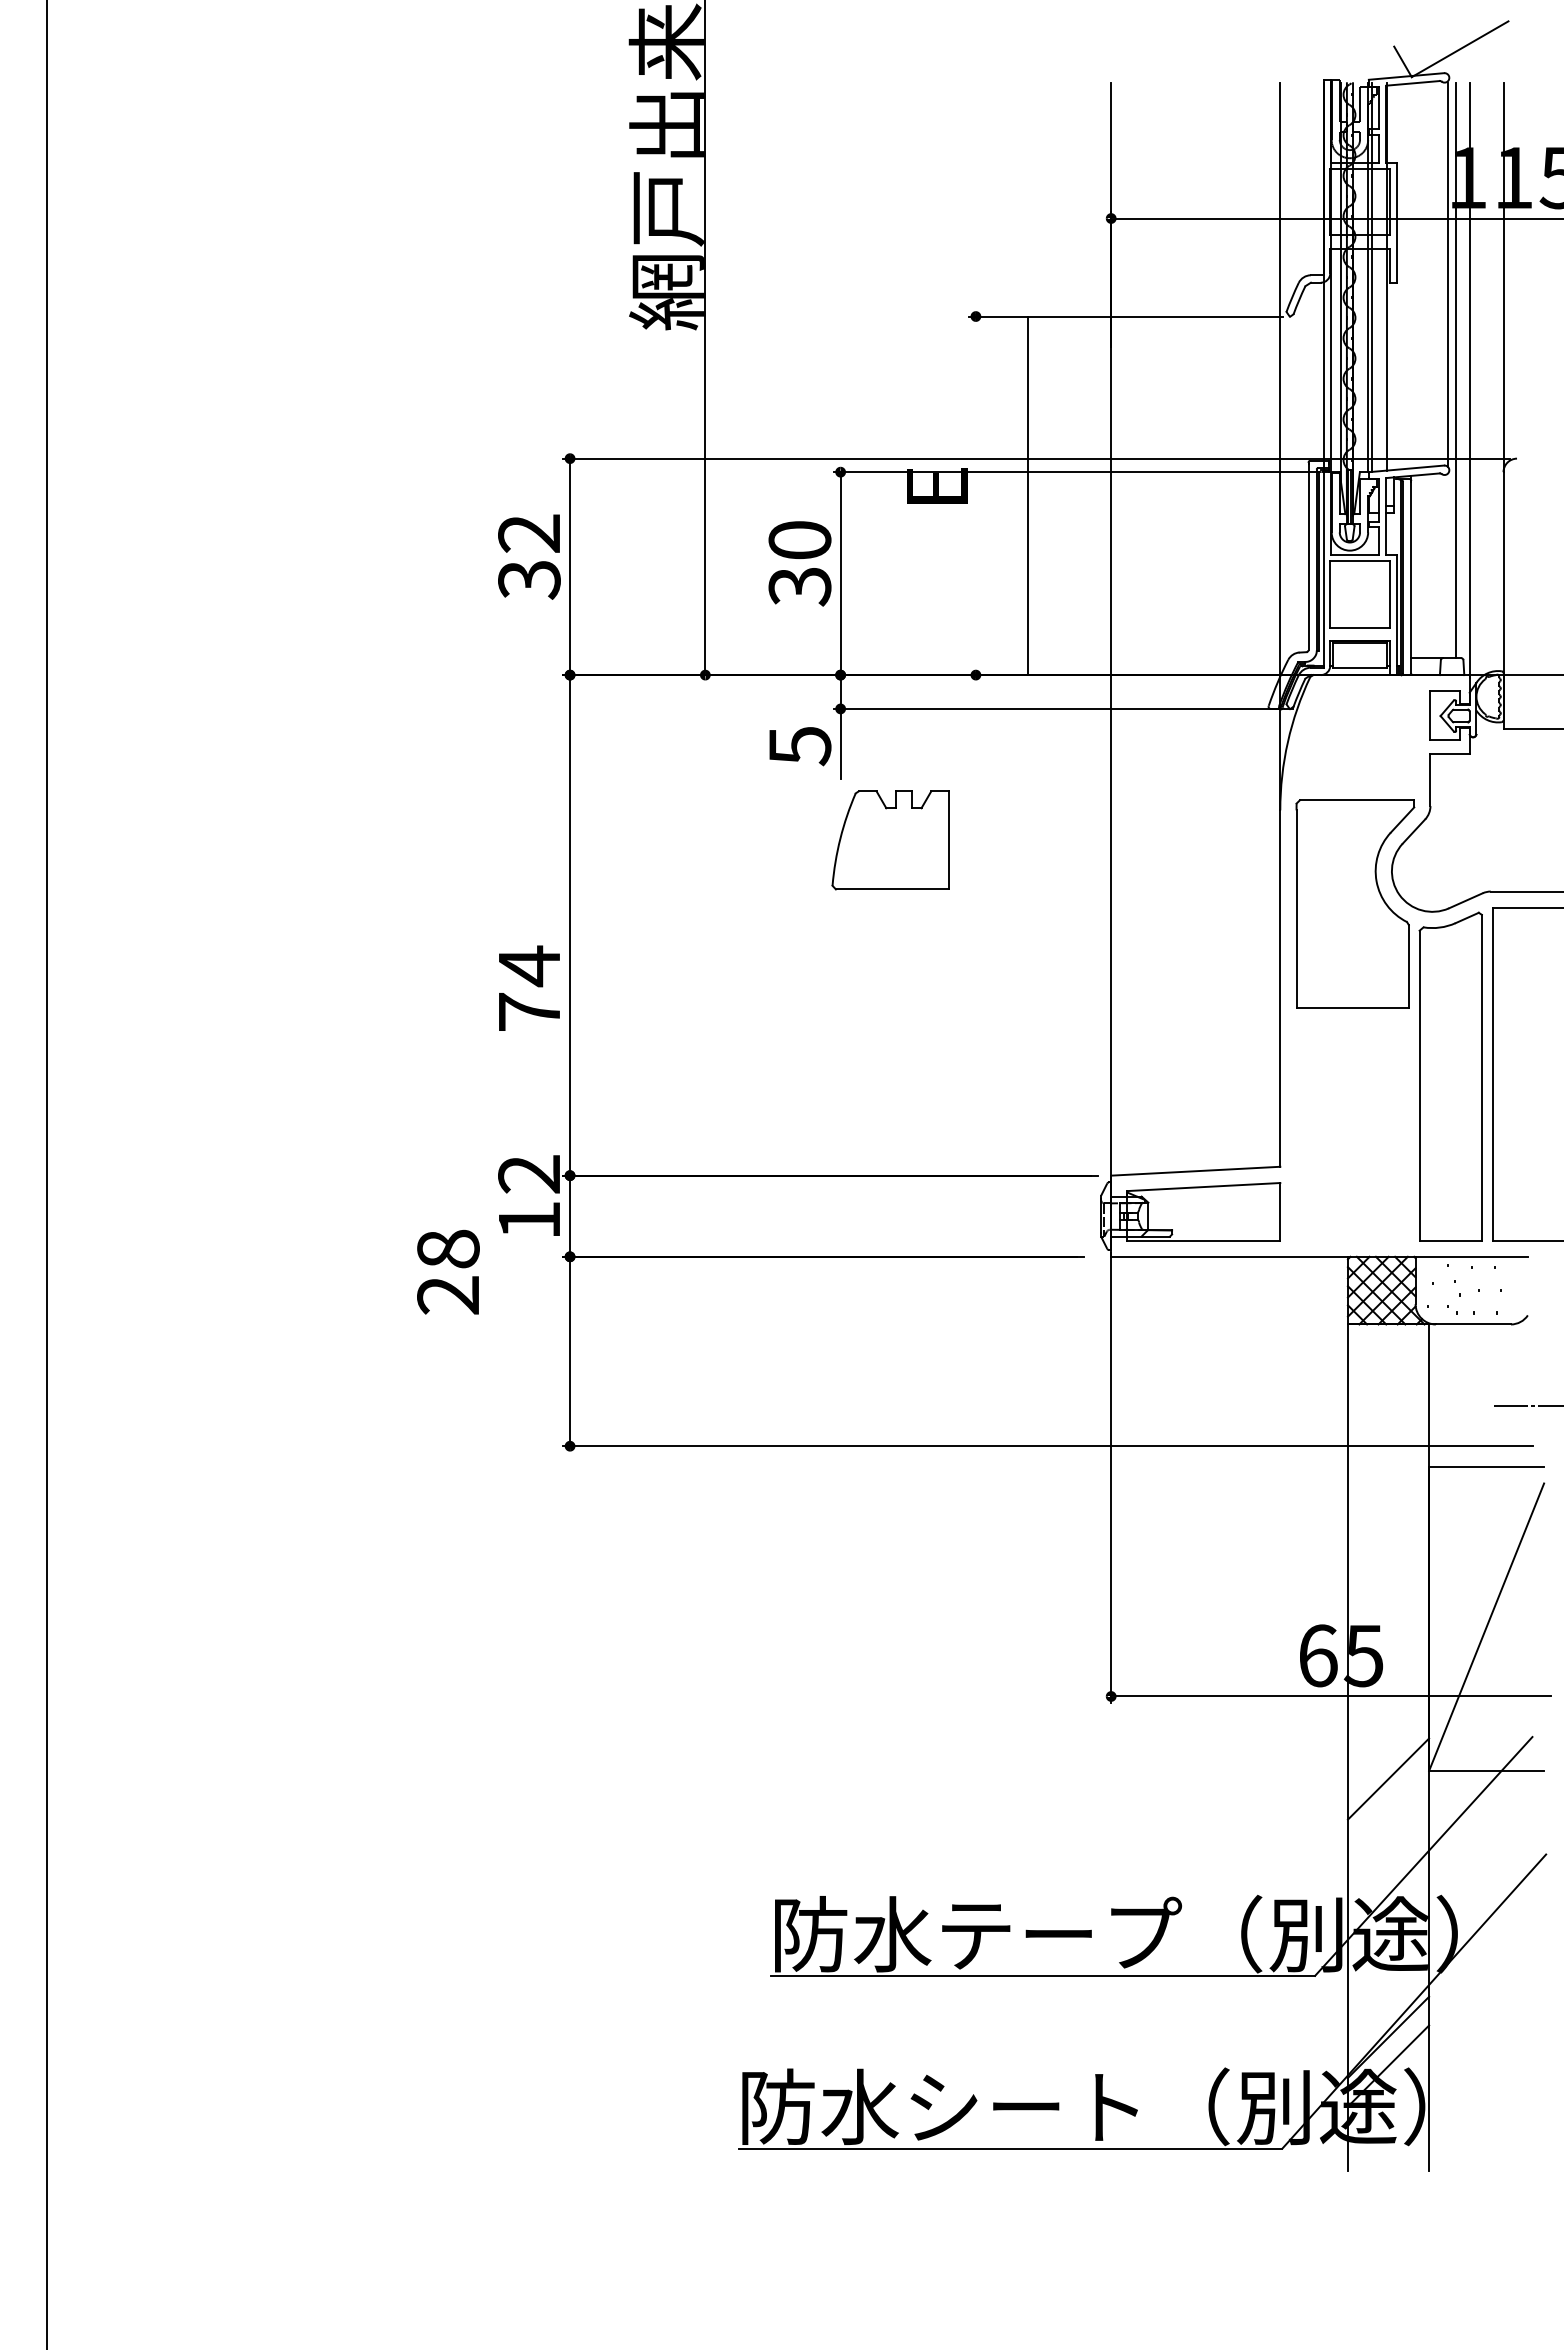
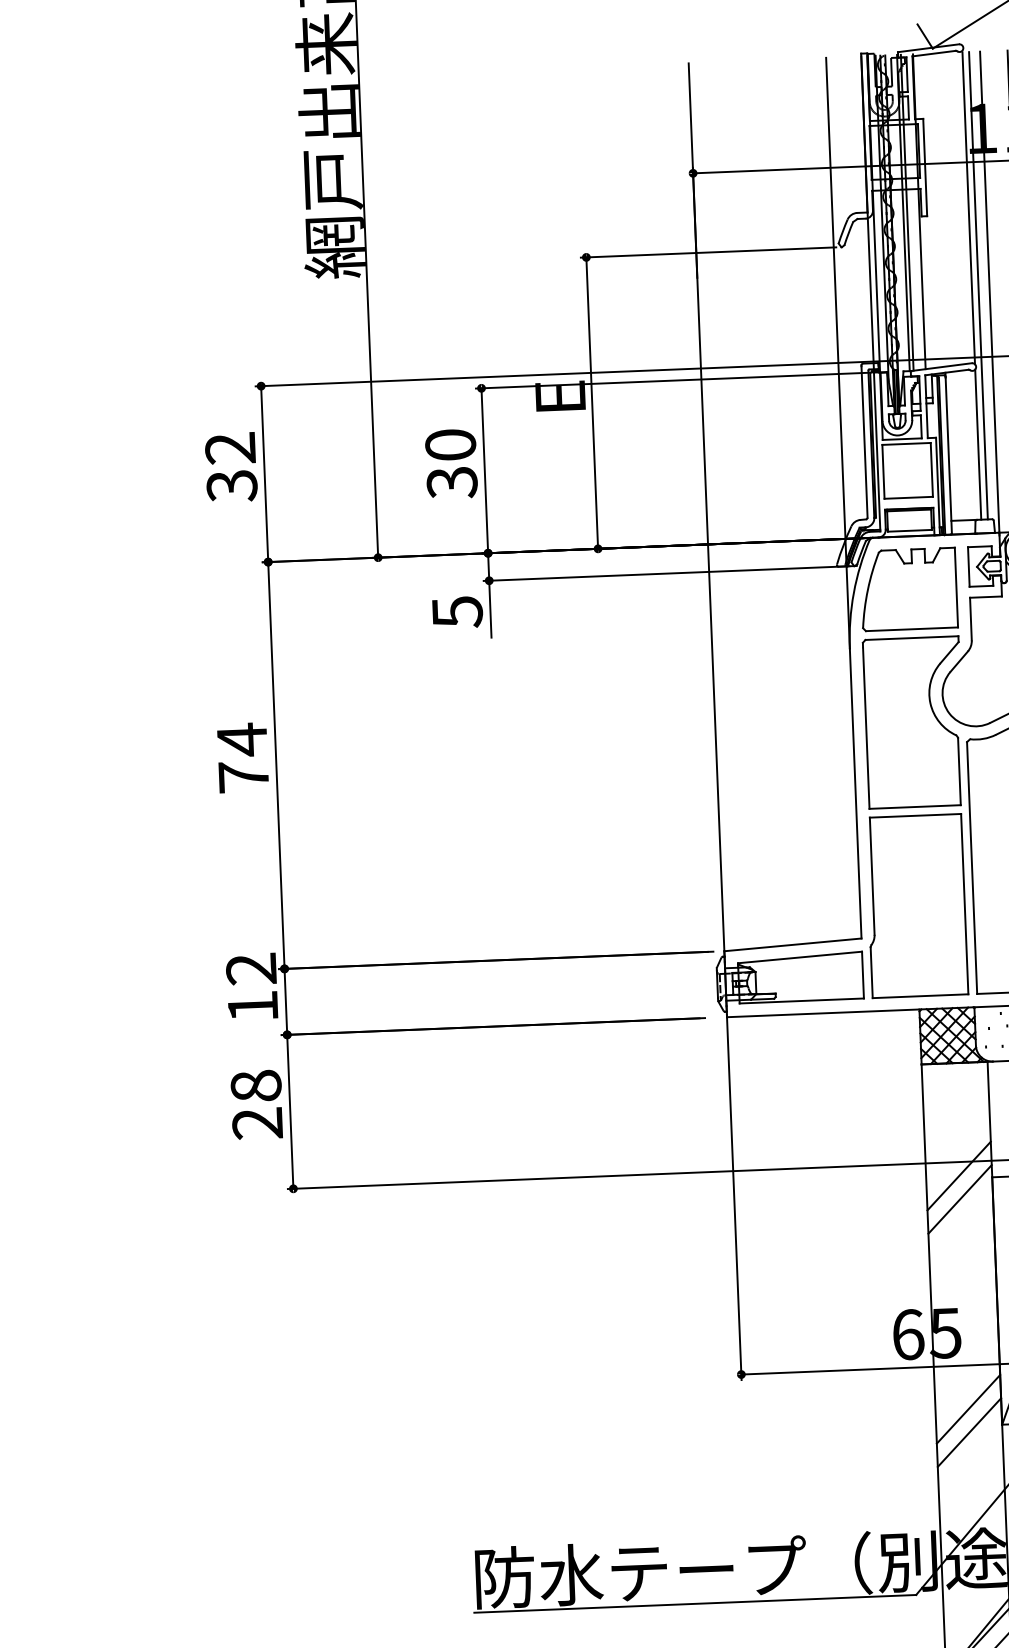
line: (1027, 495) -> (591, 402), moved
line: (1448, 565) -> (978, 444), added
part: (890, 840) -> (908, 589), moved
text: (529, 987) -> (243, 757), moved
part: (1349, 1129) -> (916, 905), added
text: (448, 1271) -> (256, 1104), moved
line: (1388, 1462) -> (959, 1175), added
line: (1388, 1491) -> (960, 1198), added
line: (1388, 1749) -> (968, 1408), added

